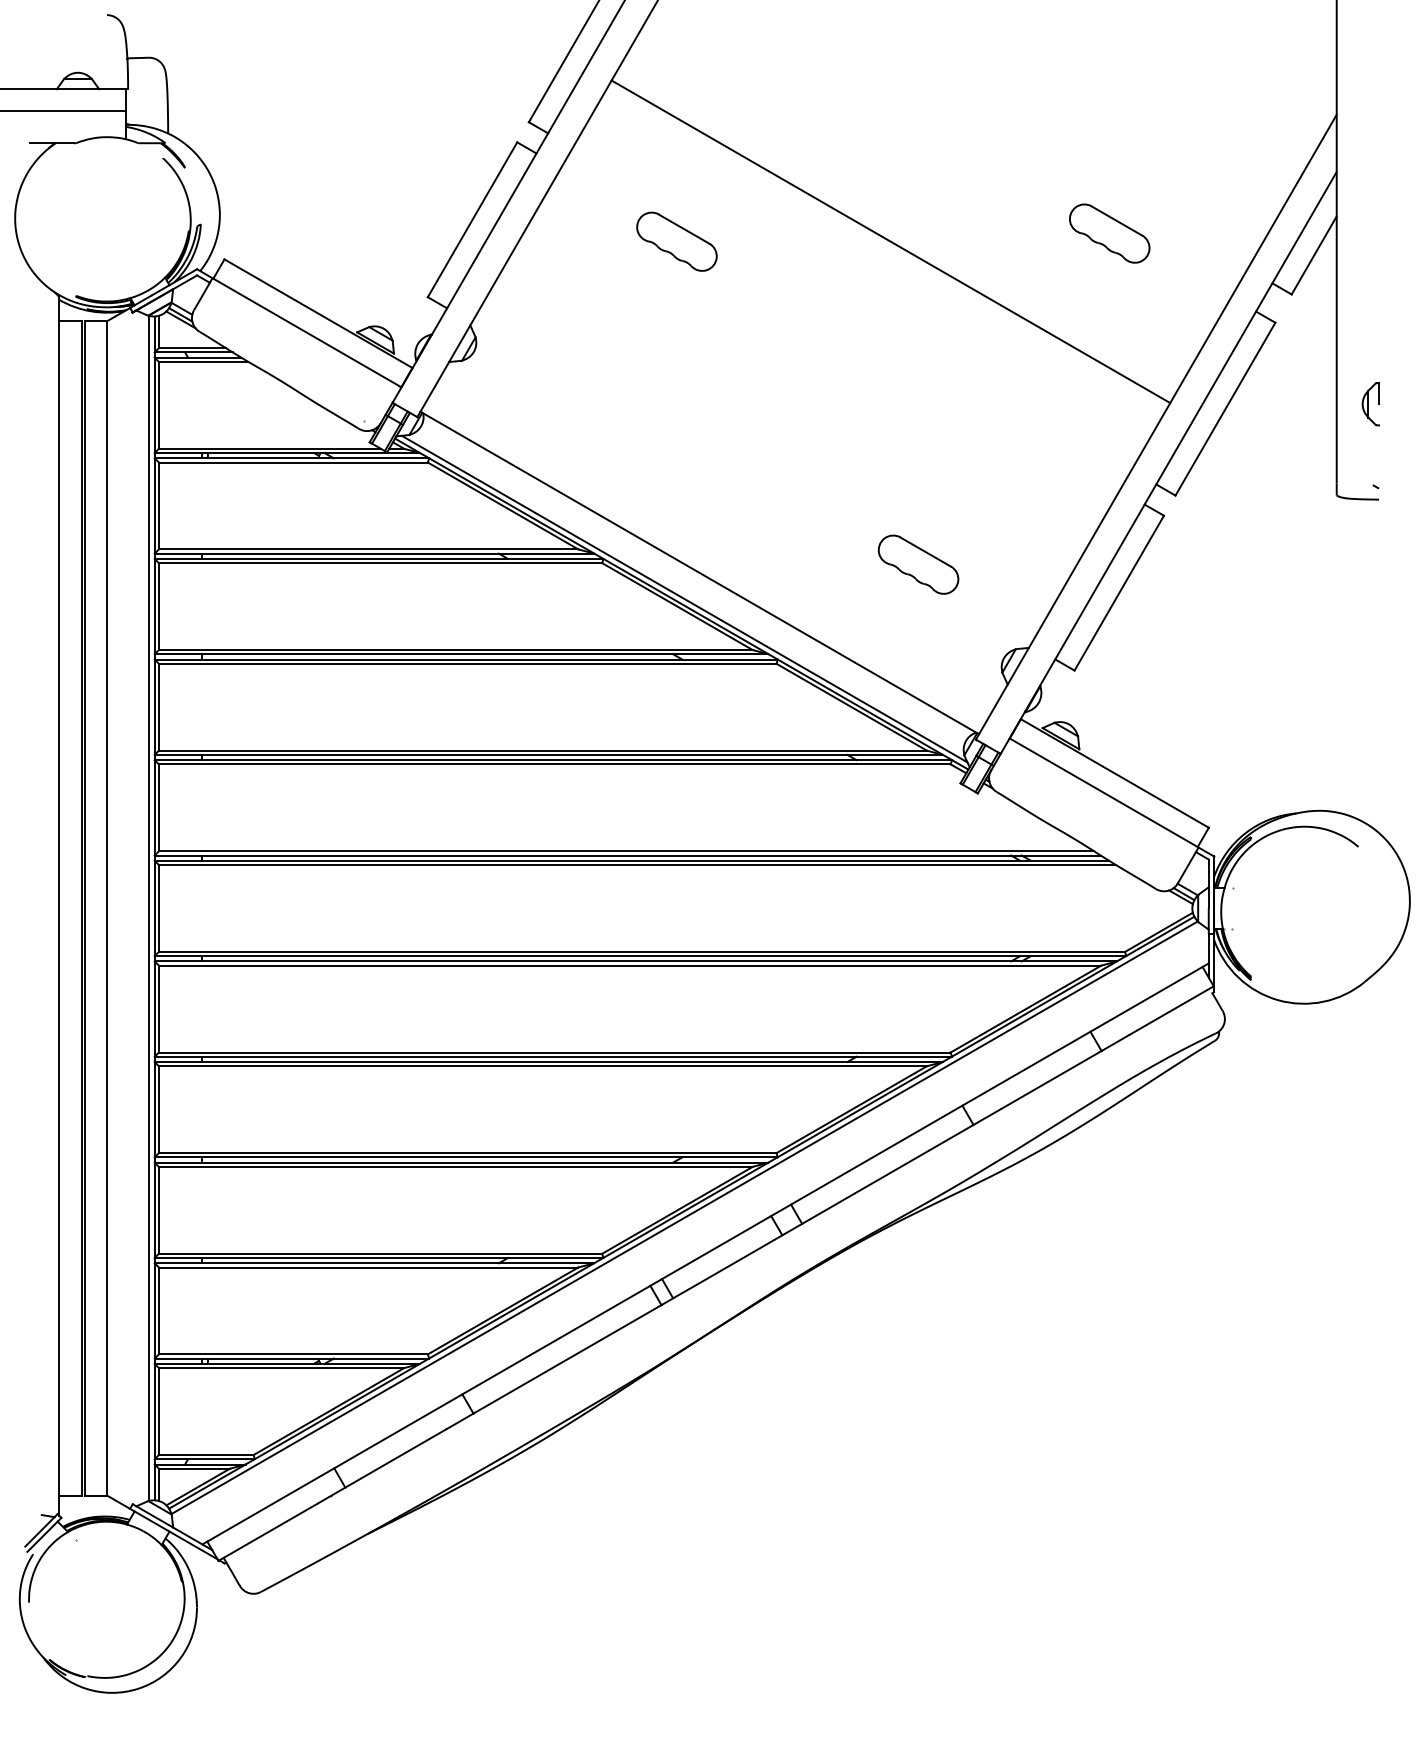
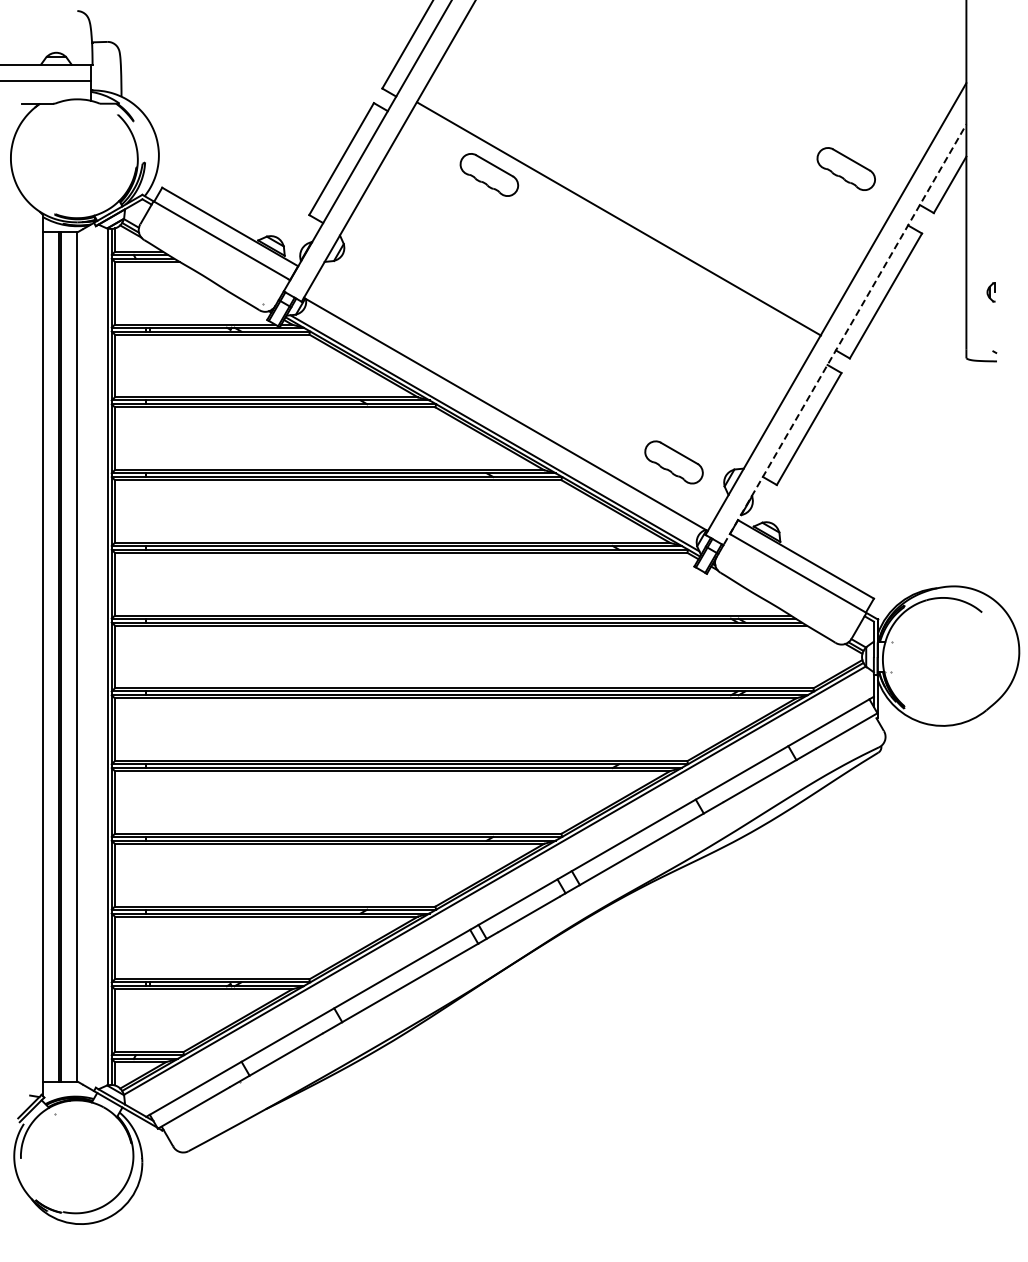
part: (1108, 232) -> (845, 168), moved
line: (891, 241) -> (619, 218), moved
part: (1370, 404) -> (990, 292), size x0.6
line: (1169, 461) -> (845, 333), solid -> dashed
part: (917, 564) -> (673, 462), moved

